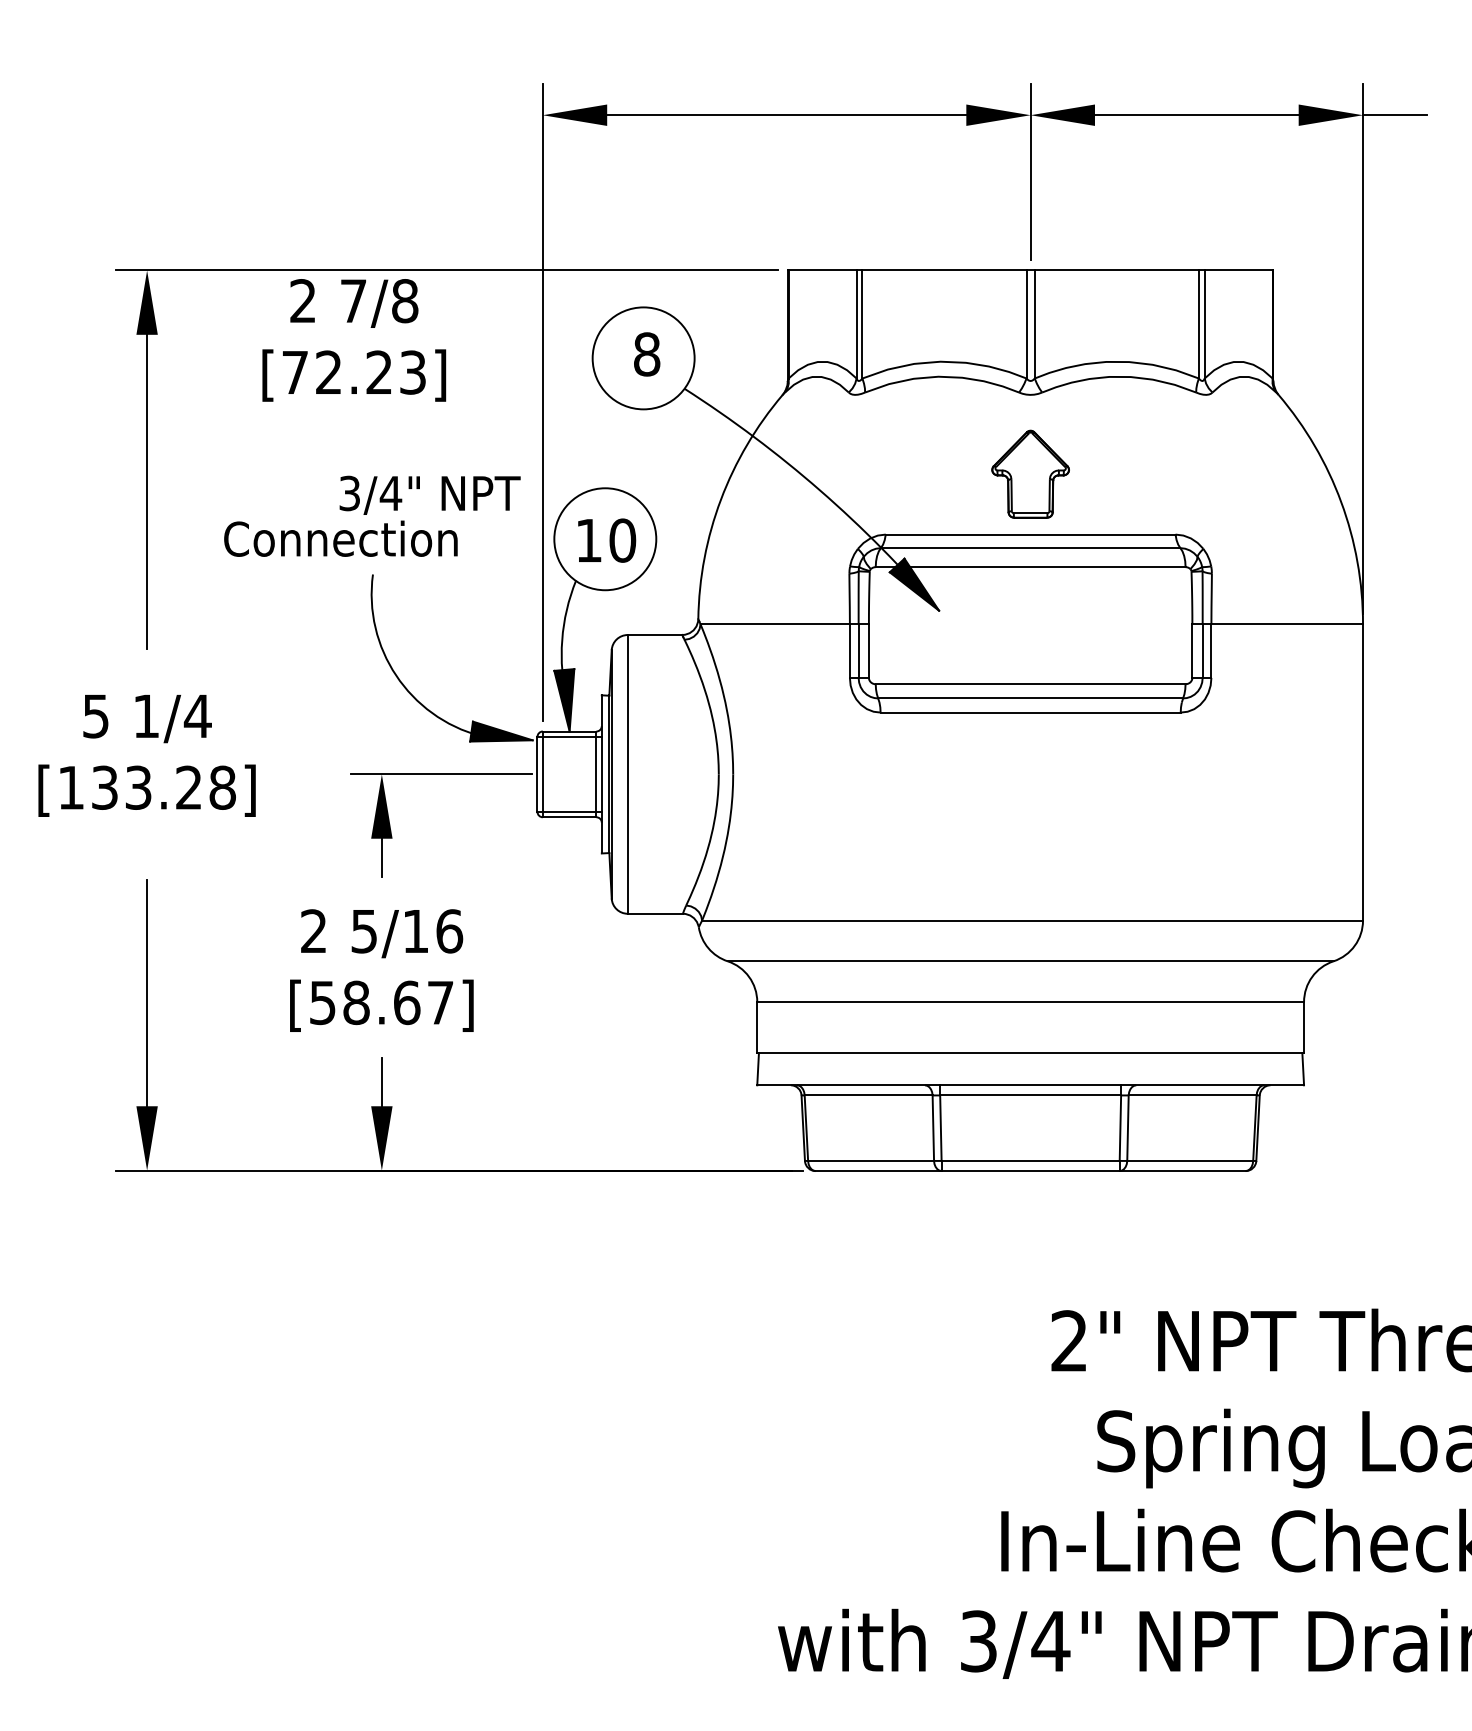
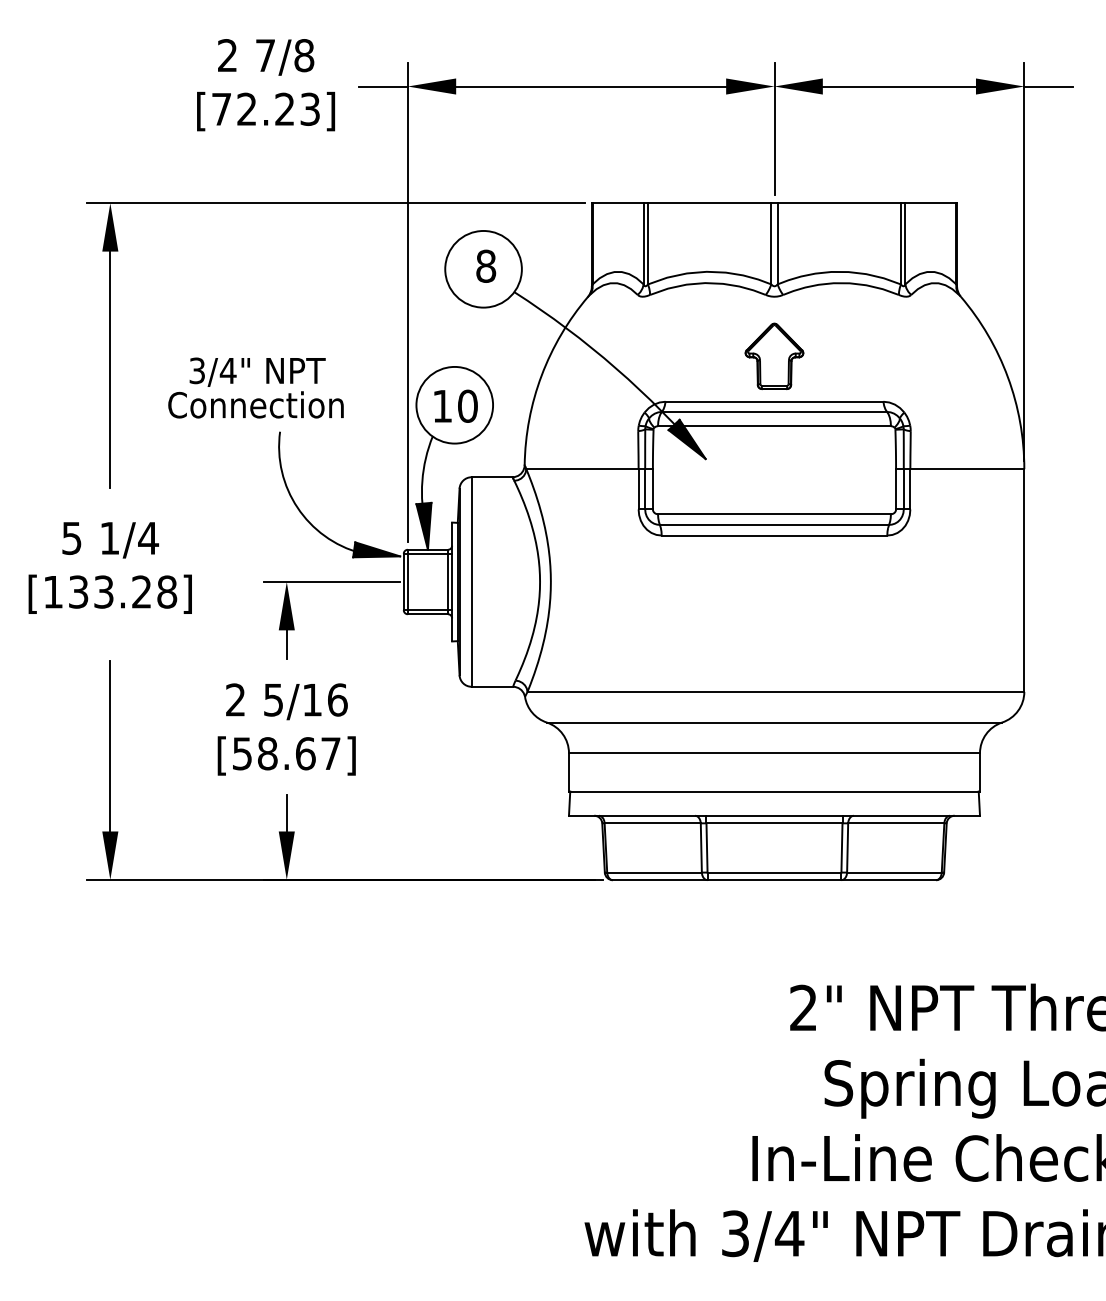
line: (510, 115) -> (383, 86), added
text: (354, 340) -> (266, 85), moved
text: (429, 494) -> (257, 371), moved

